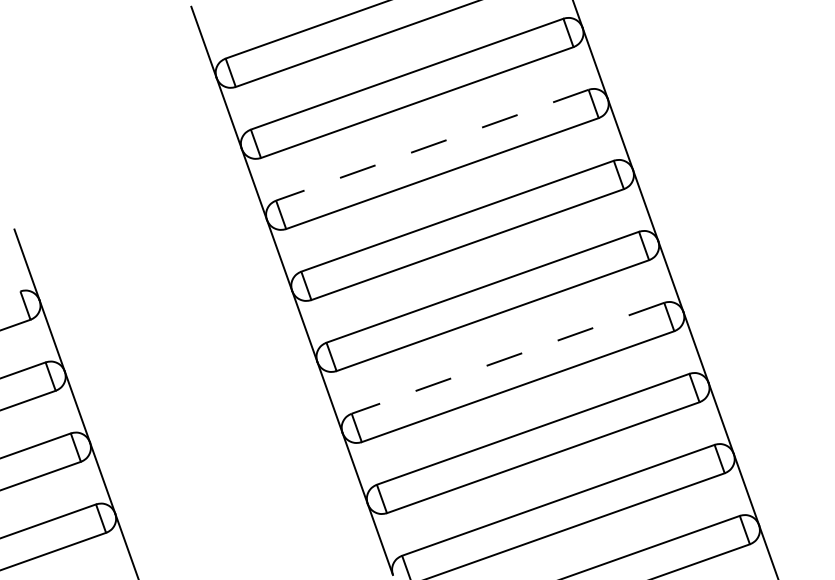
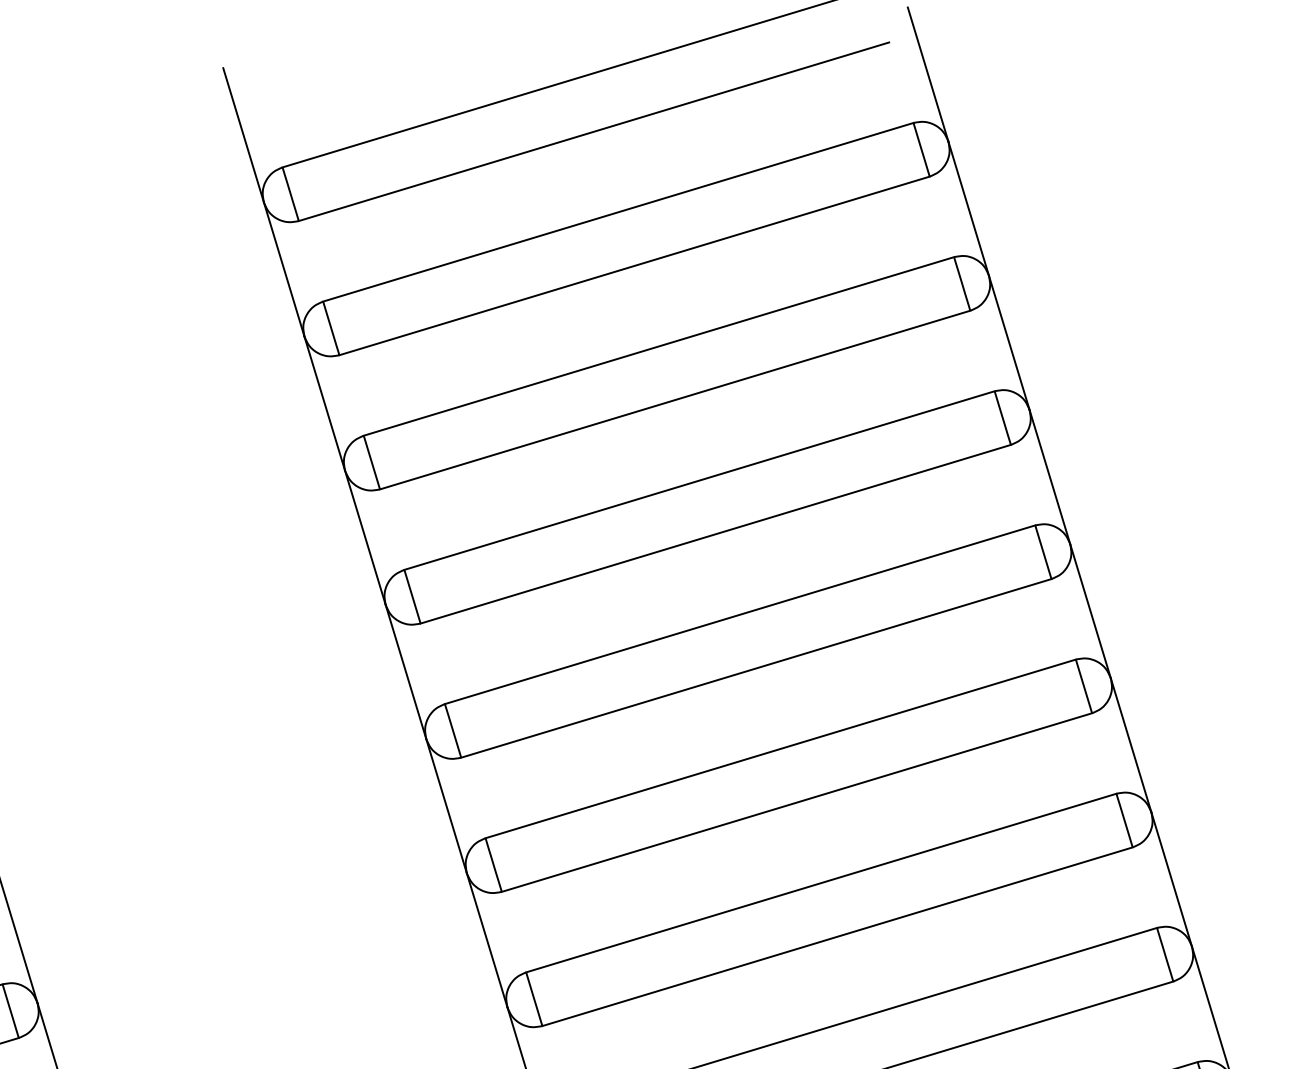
line: (432, 145) -> (659, 346), dashed -> solid
line: (507, 358) -> (779, 749), dashed -> solid

